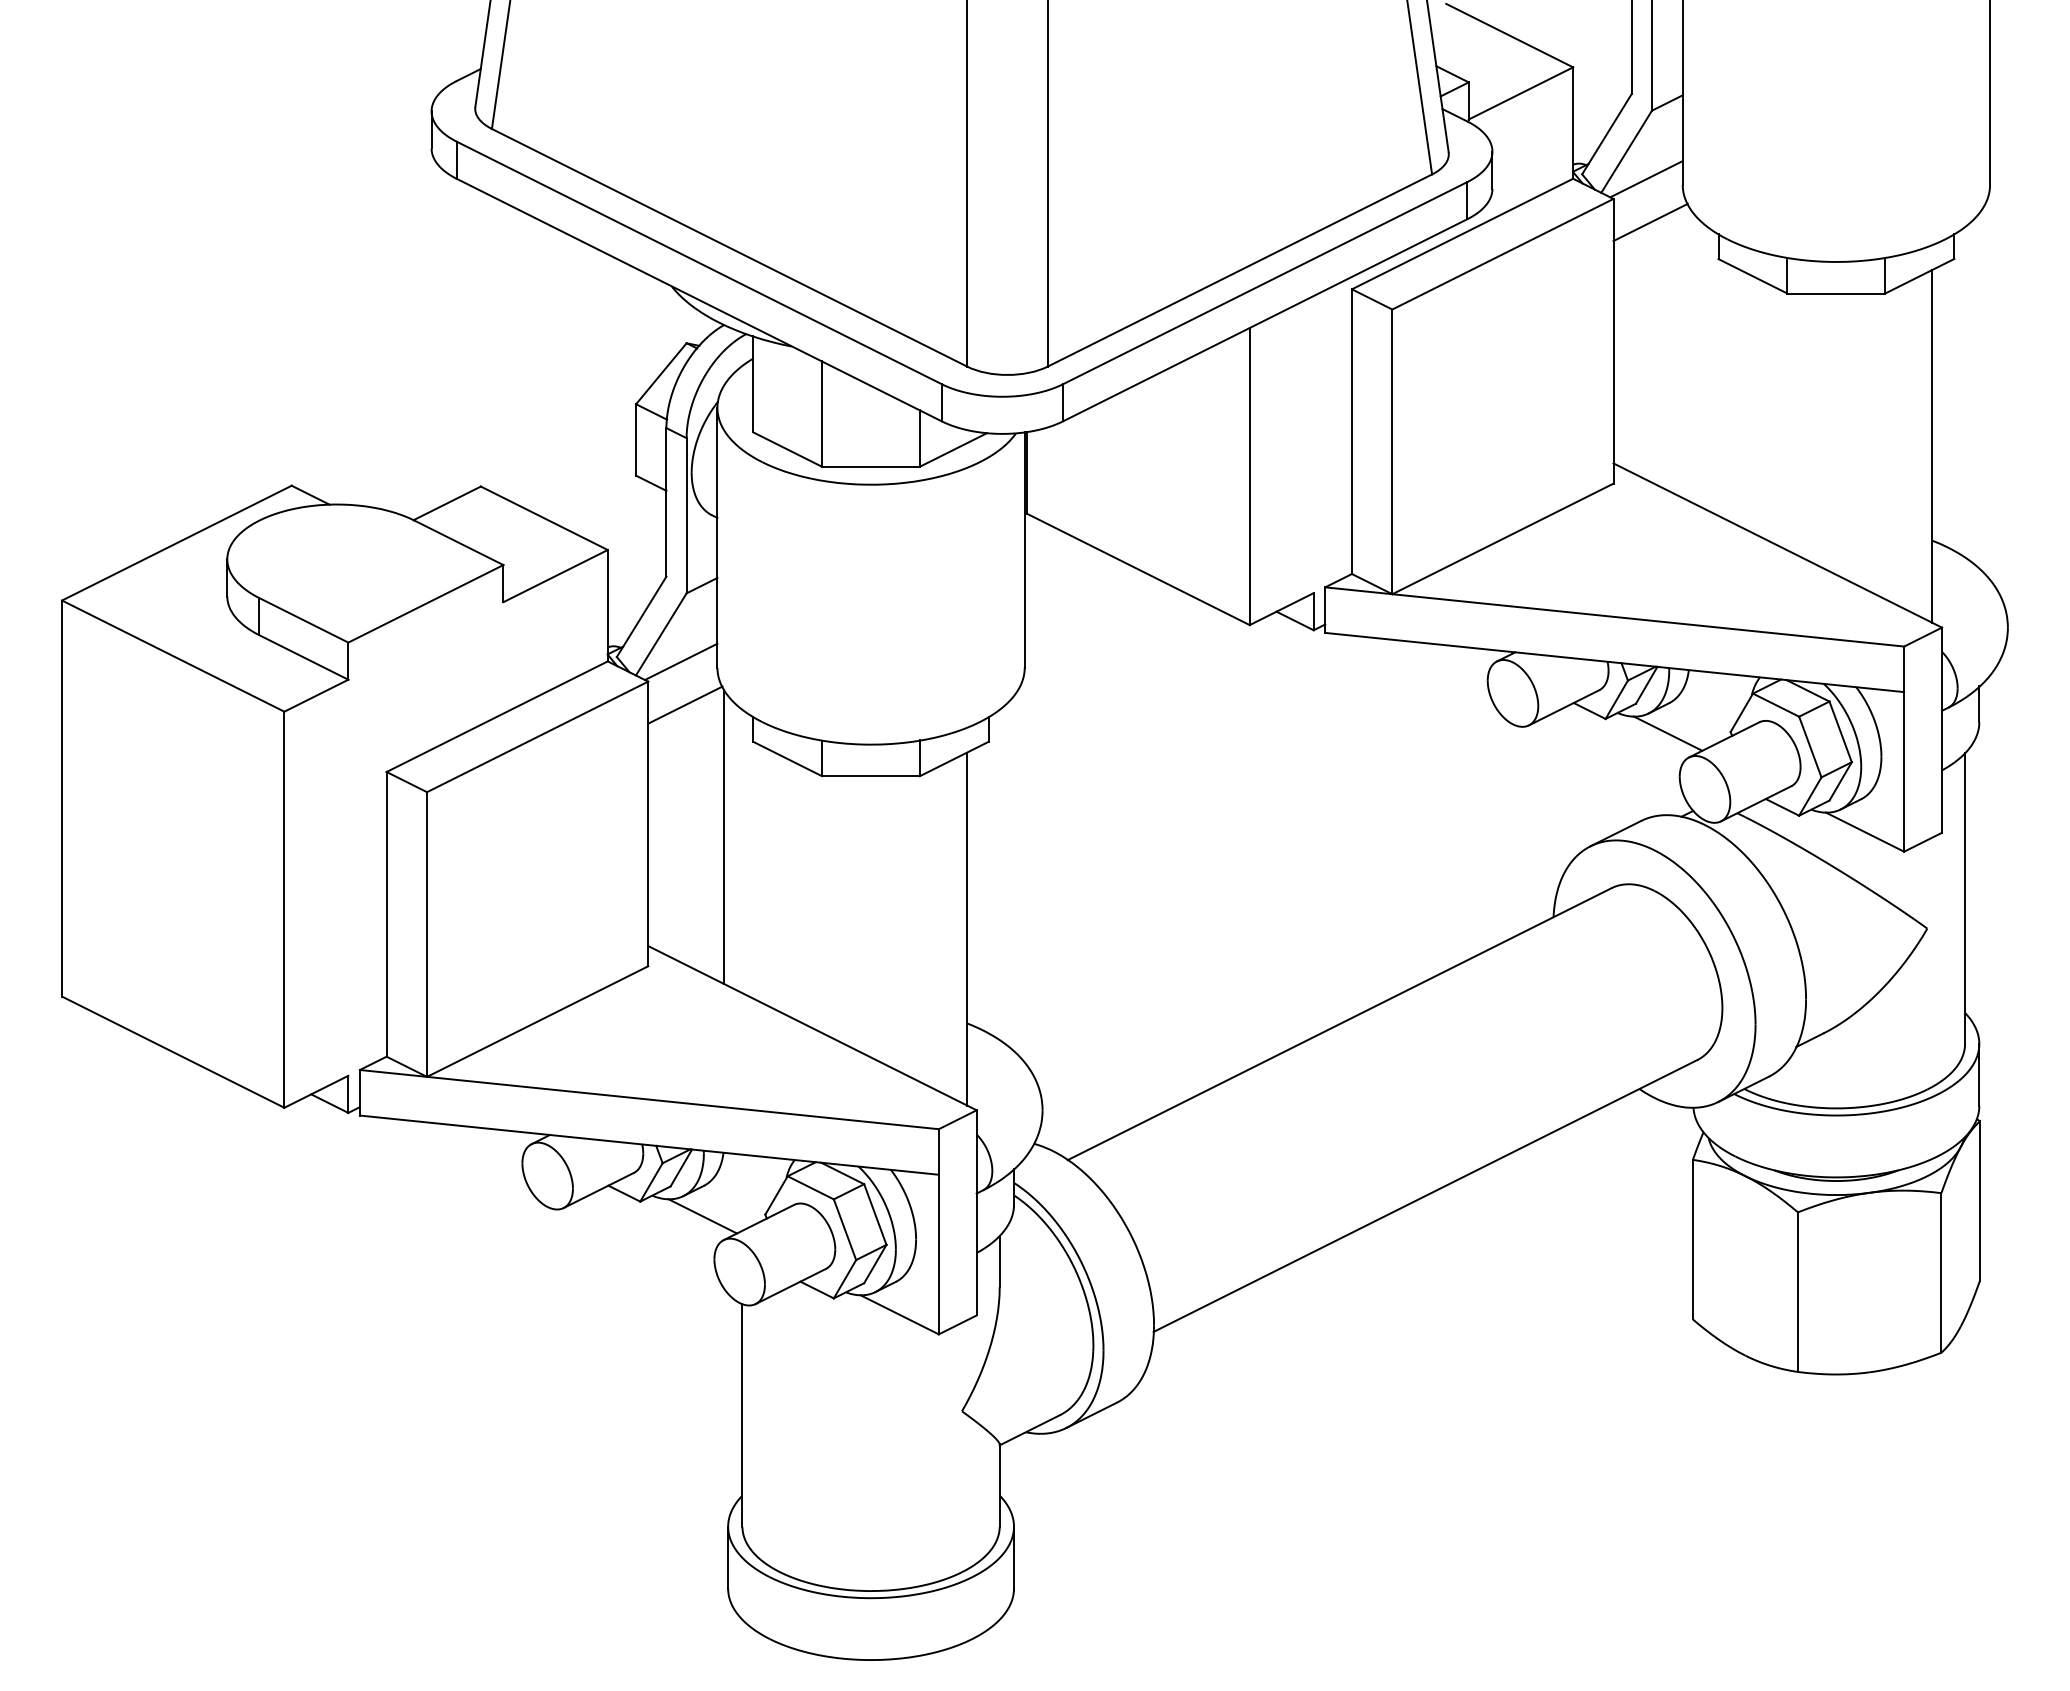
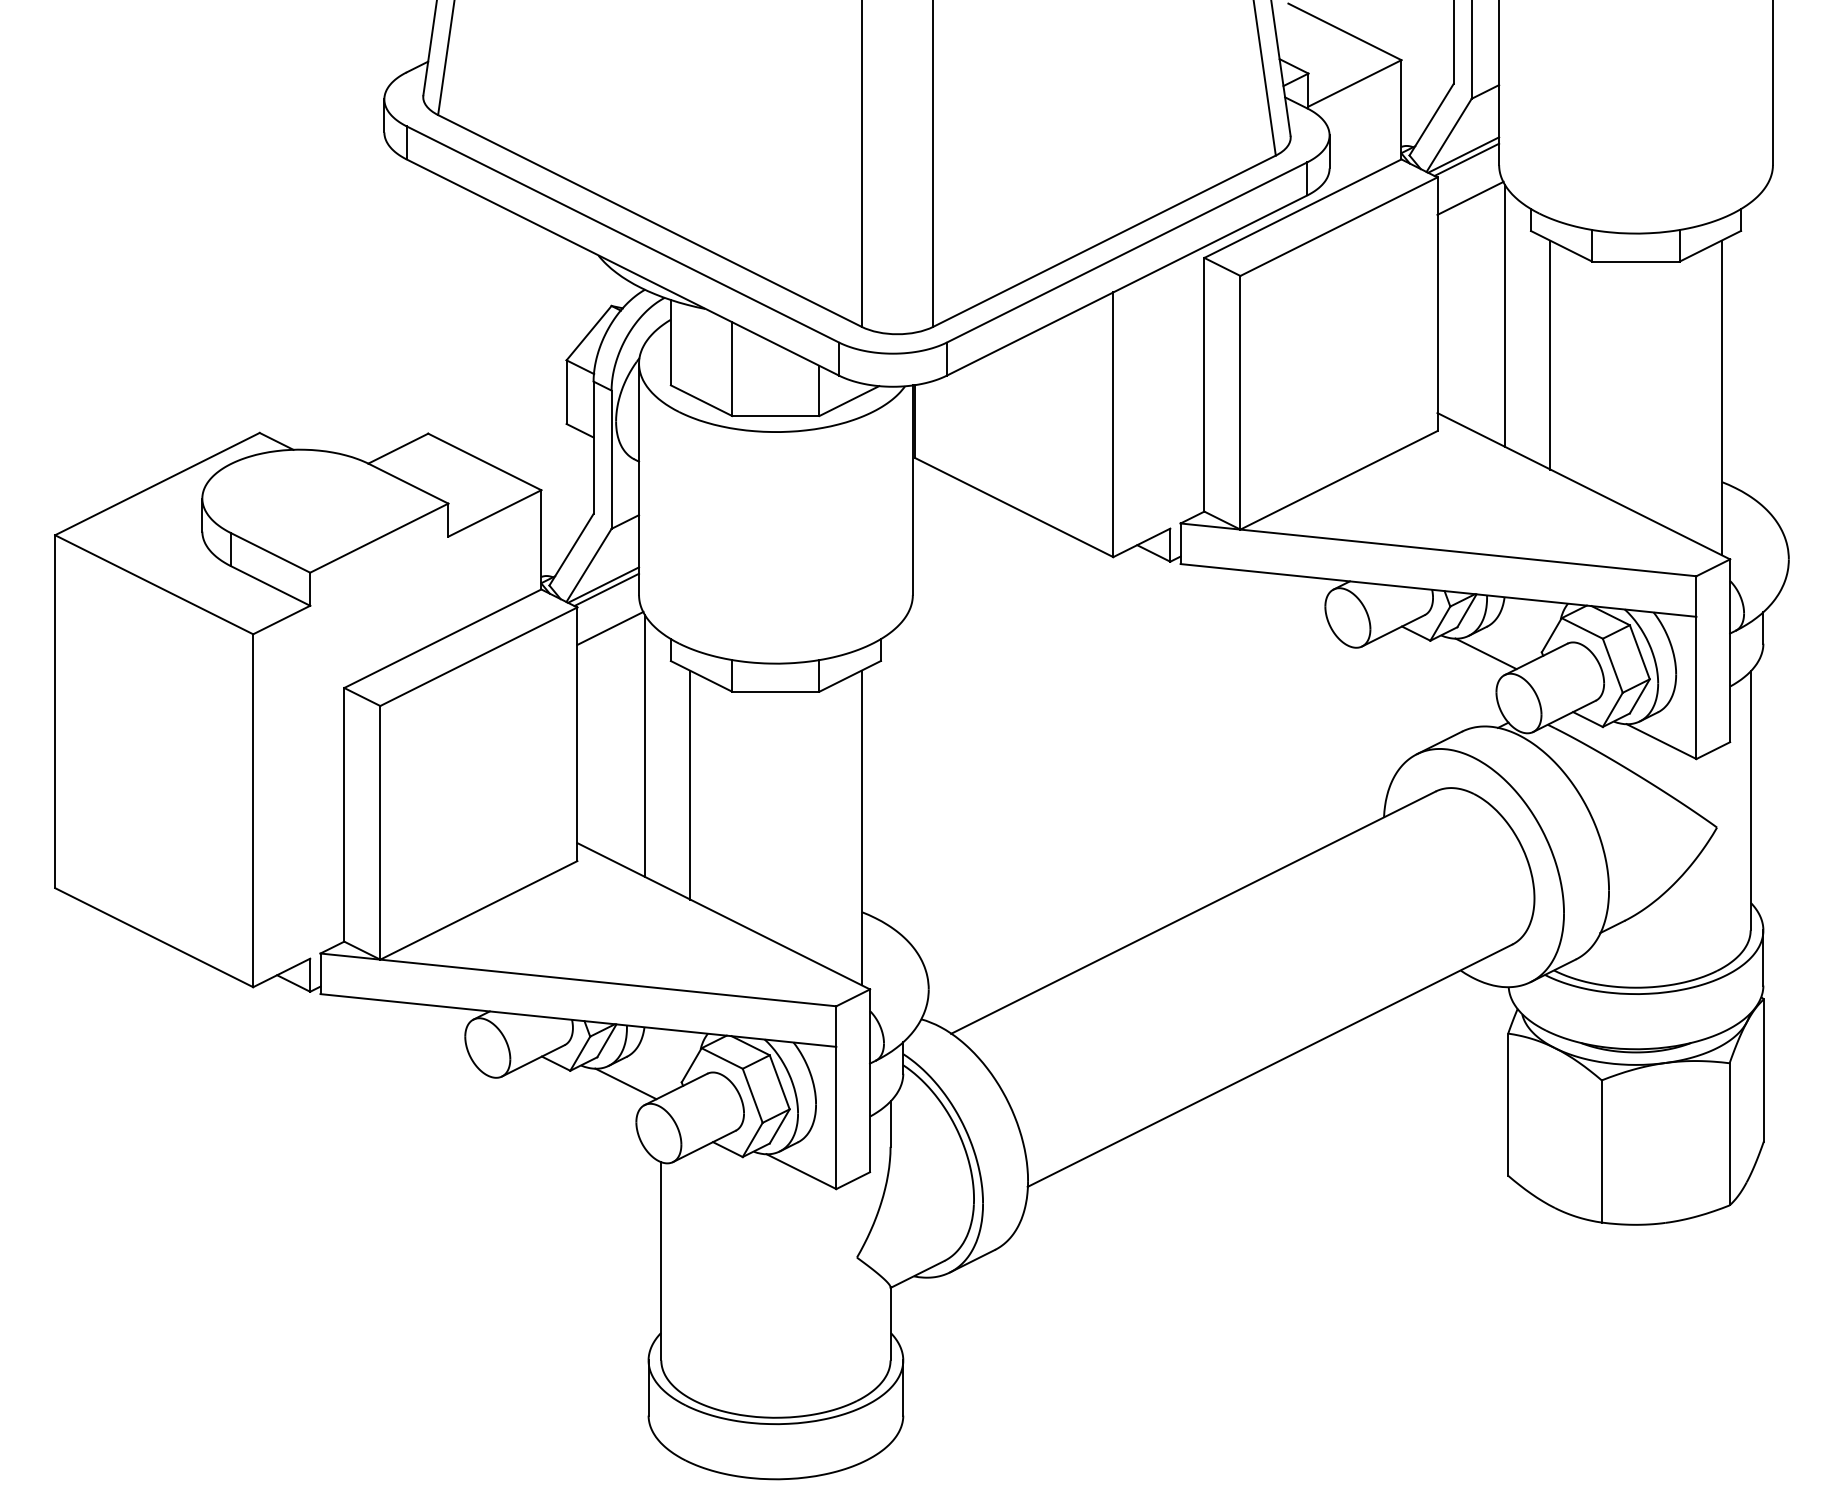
line: (1642, 173) -> (1463, 154), added
line: (1689, 354) -> (1505, 316), added
line: (1740, 398) -> (1550, 355), added
line: (677, 656) -> (603, 585), added
line: (775, 880) -> (690, 784), added

